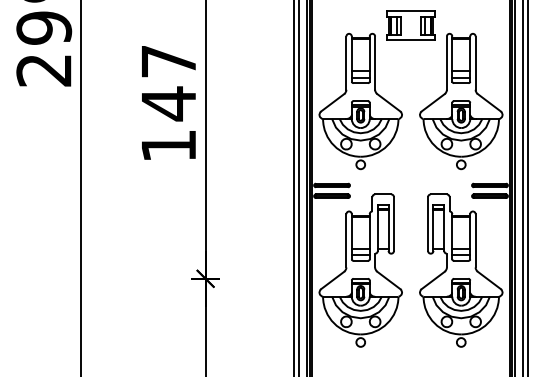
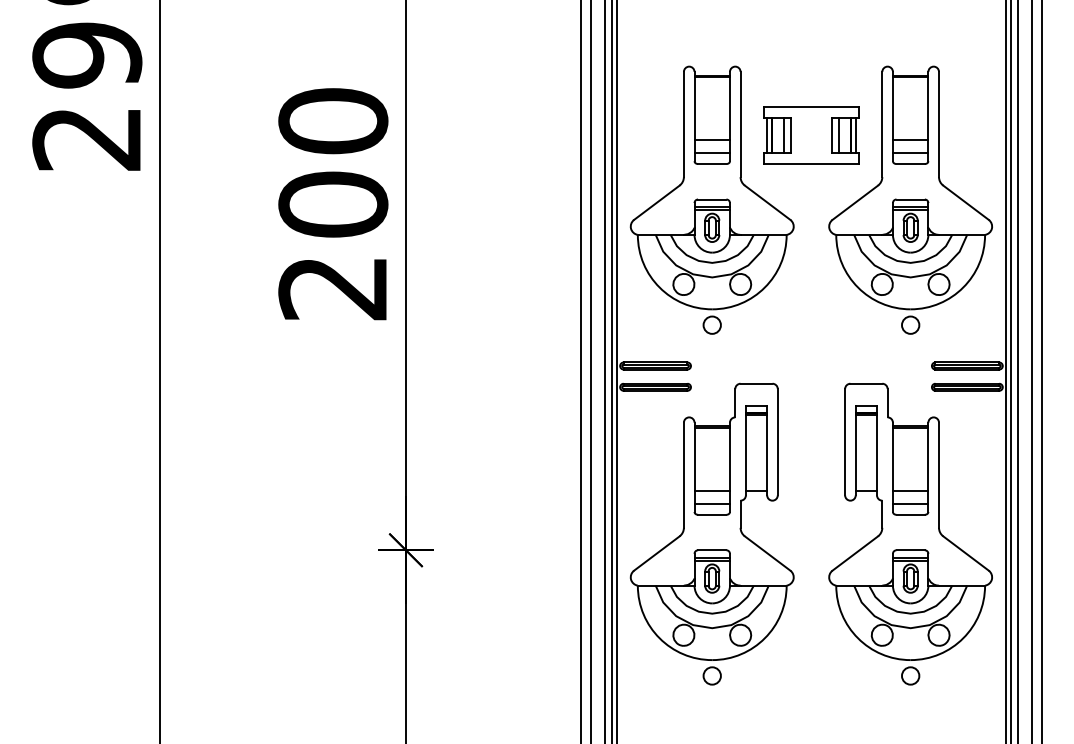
part: (410, 25) -> (810, 135), moved
text: (168, 103) -> (332, 204), 147 -> 200

